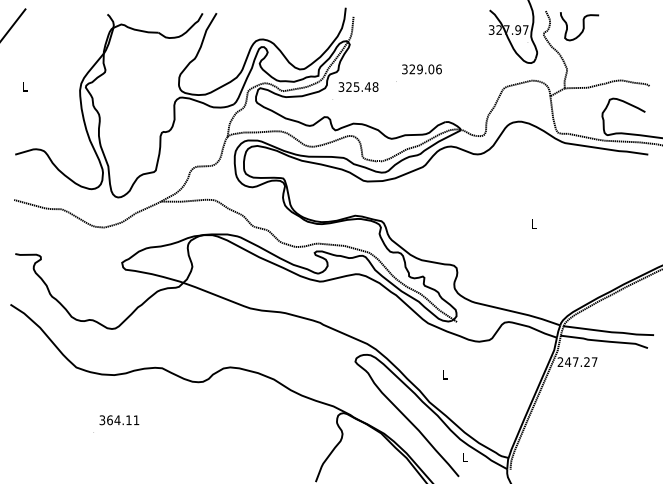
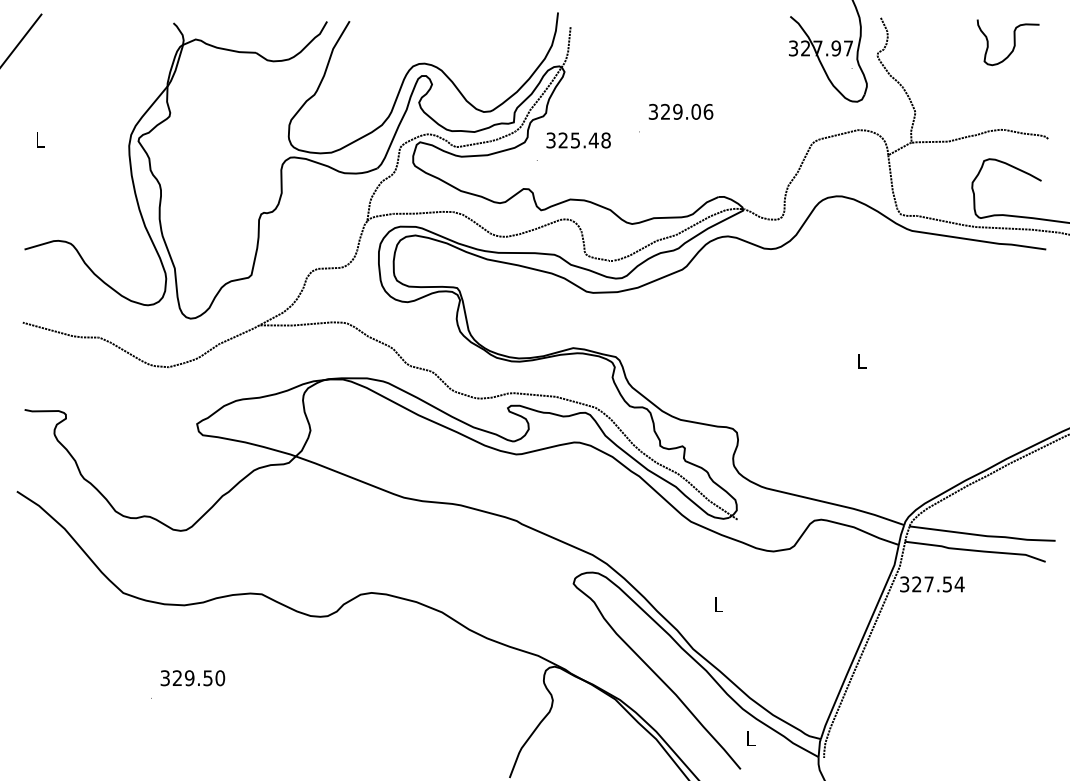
curve: (582, 26) -> (1012, 42), moved
text: (577, 362) -> (932, 584), 247.27 -> 327.54
text: (123, 420) -> (199, 678), 364.11 -> 329.50

